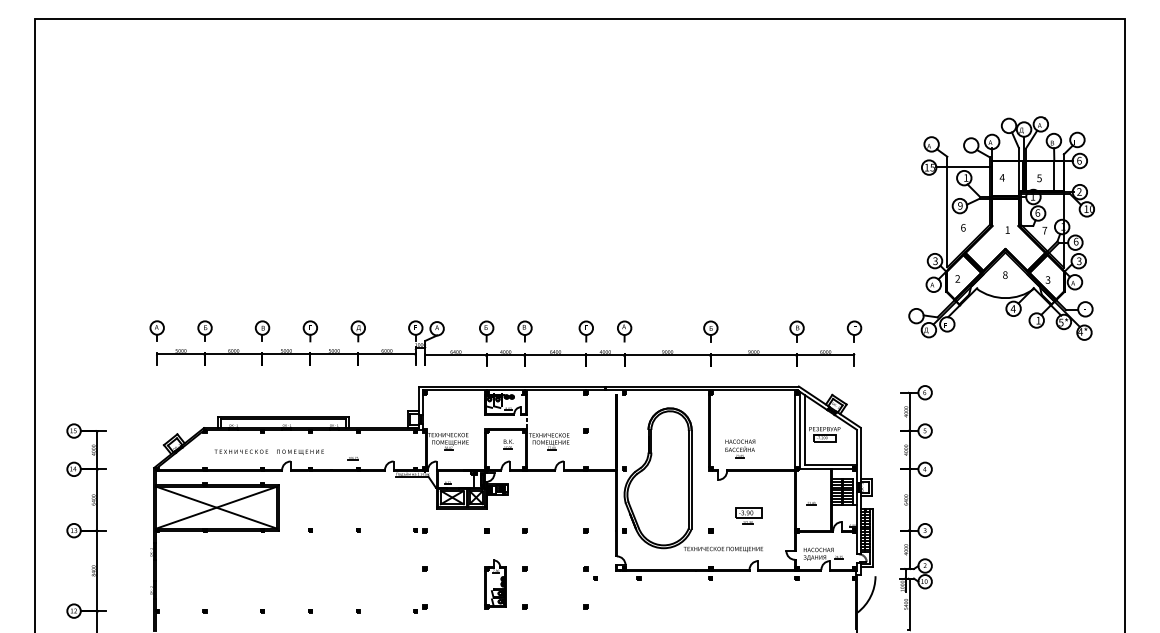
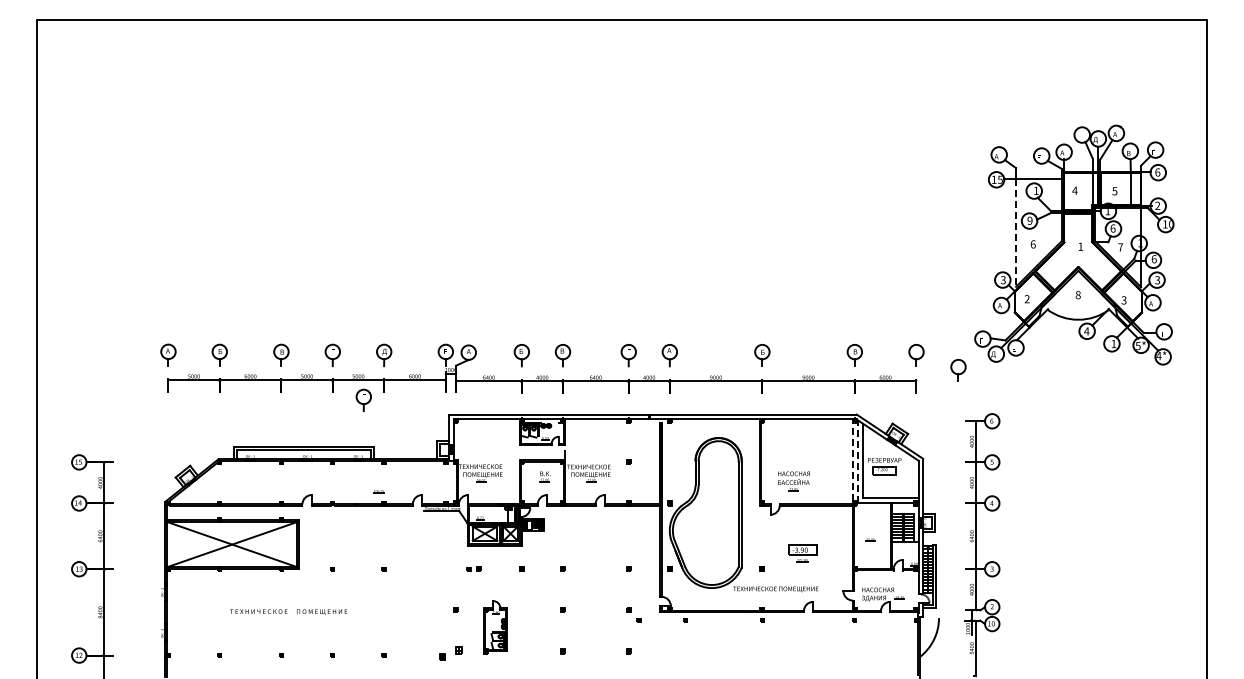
line: (947, 217) -> (1016, 233), solid -> dashed
part: (893, 345) -> (958, 370), added
part: (339, 373) -> (363, 400), added
line: (794, 430) -> (852, 461), solid -> dashed
line: (800, 430) -> (858, 461), solid -> dashed
text: (269, 451) -> (288, 611), moved
part: (420, 529) -> (473, 568), moved
part: (495, 584) -> (495, 627), moved
part: (420, 608) -> (450, 652), size x1.6

